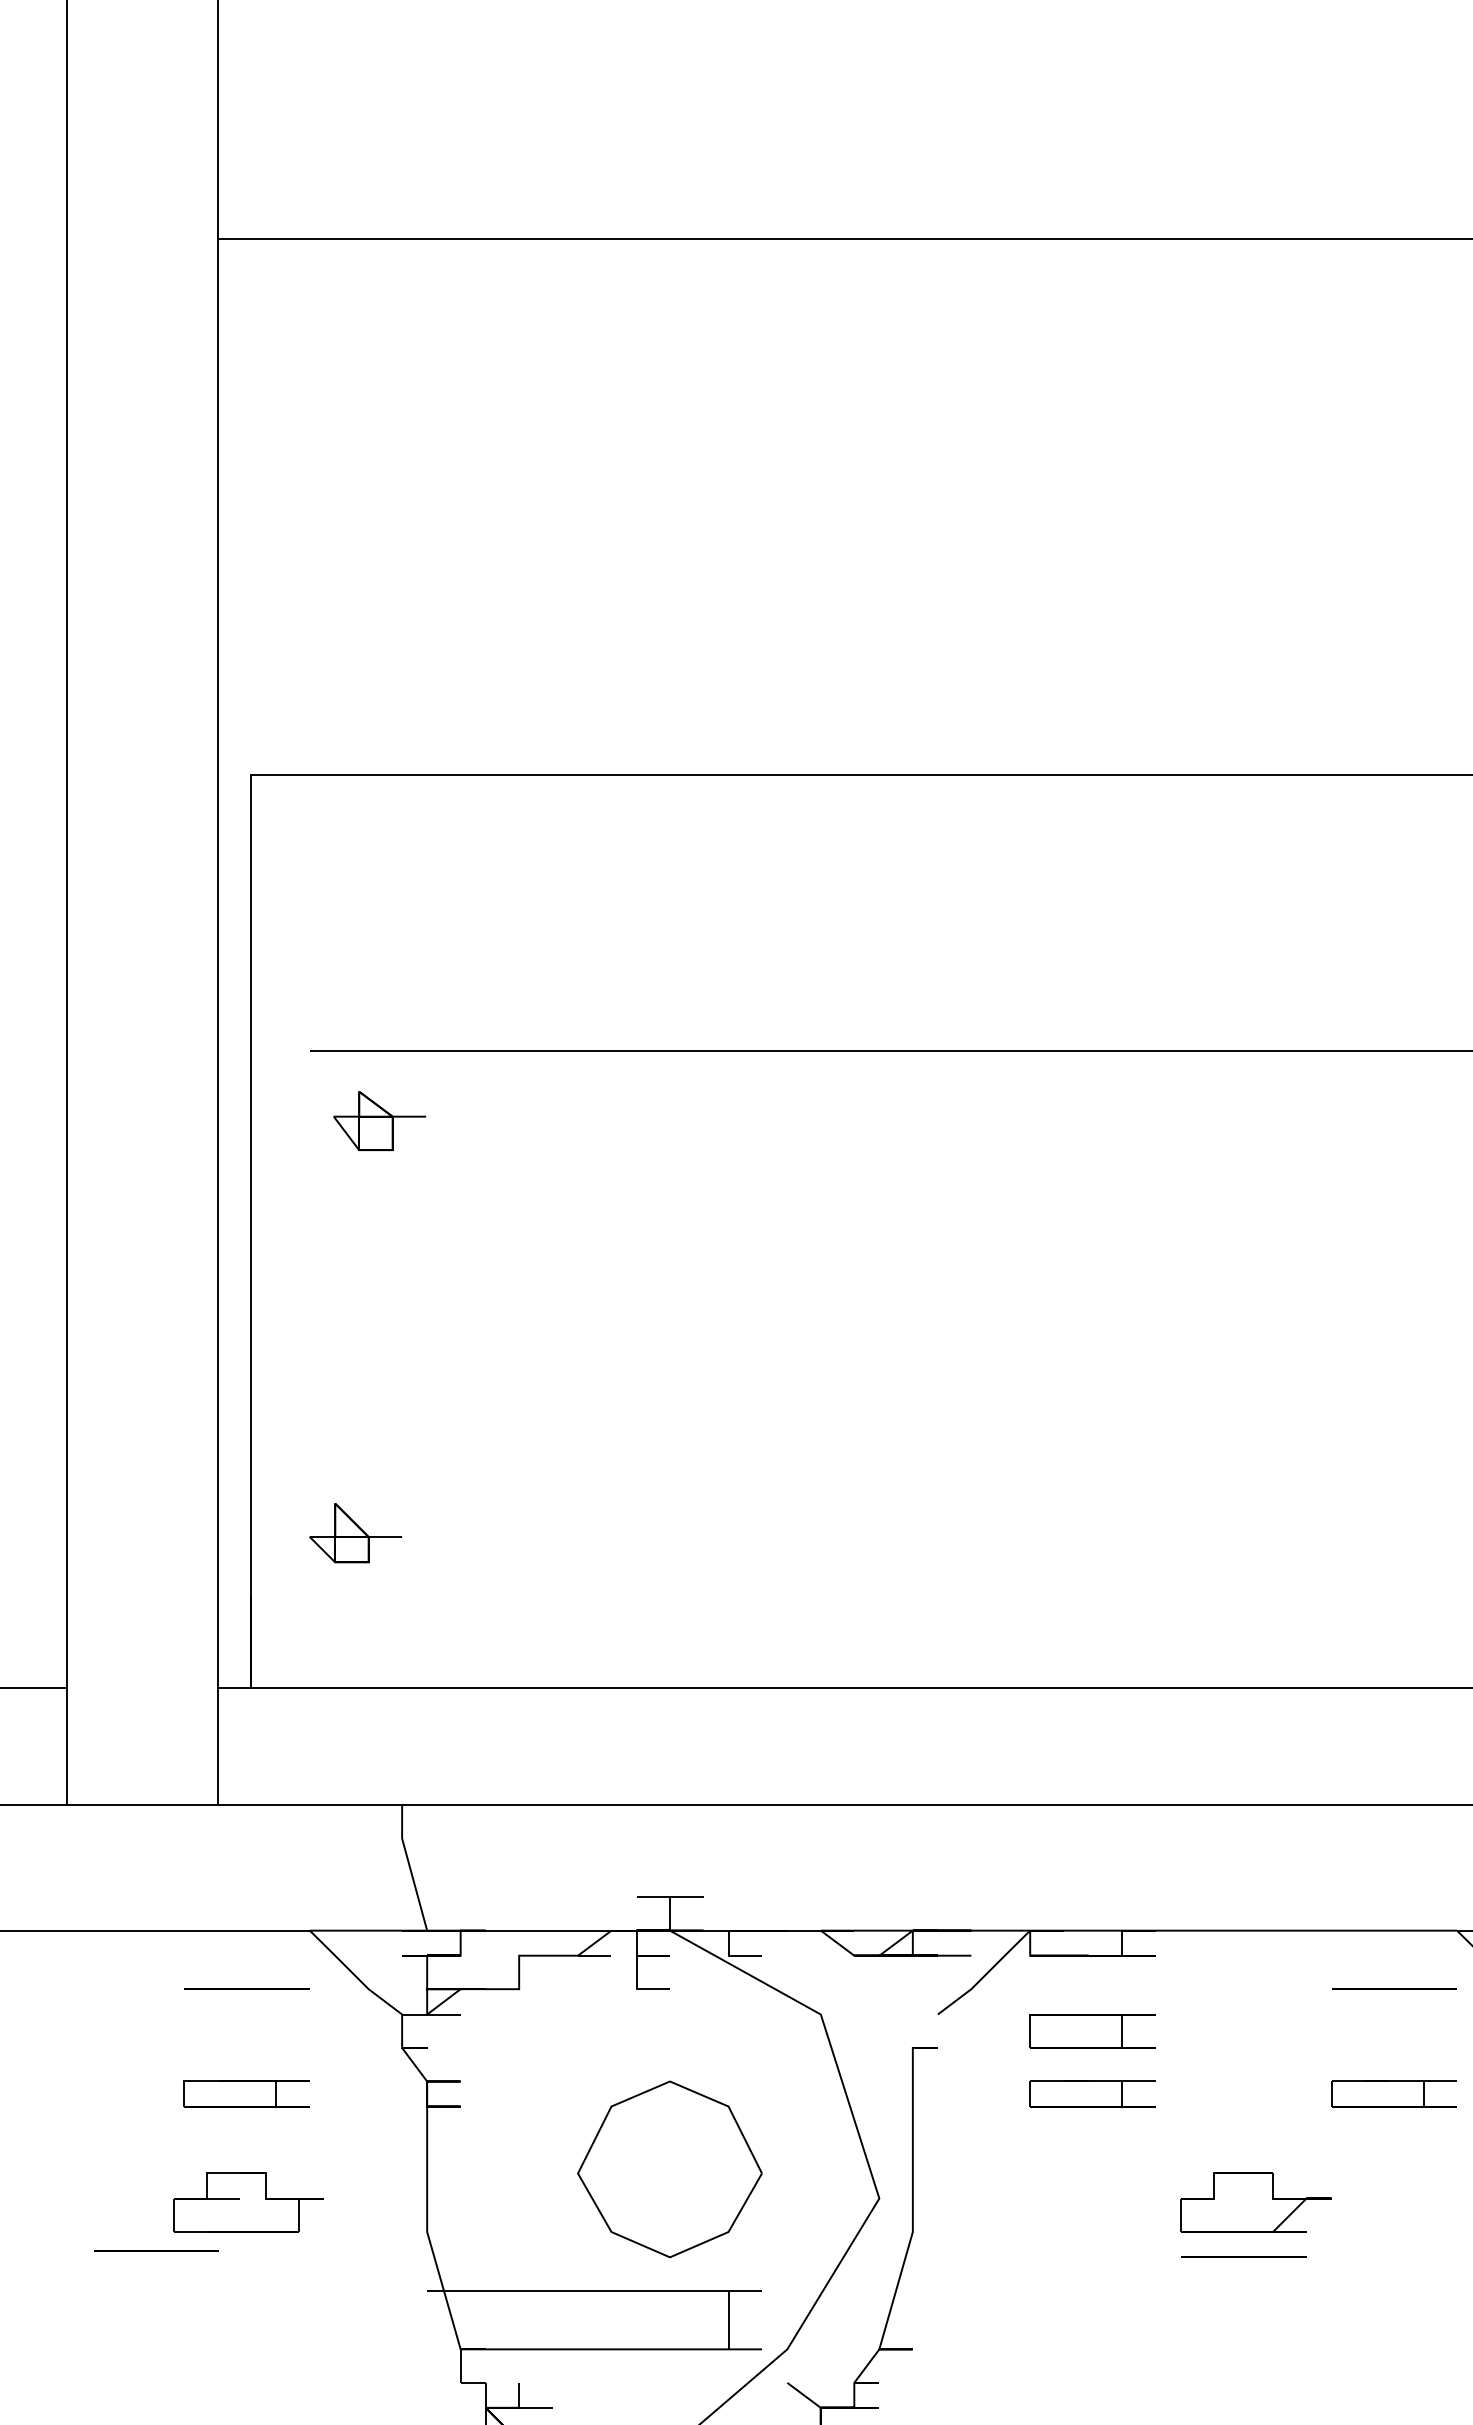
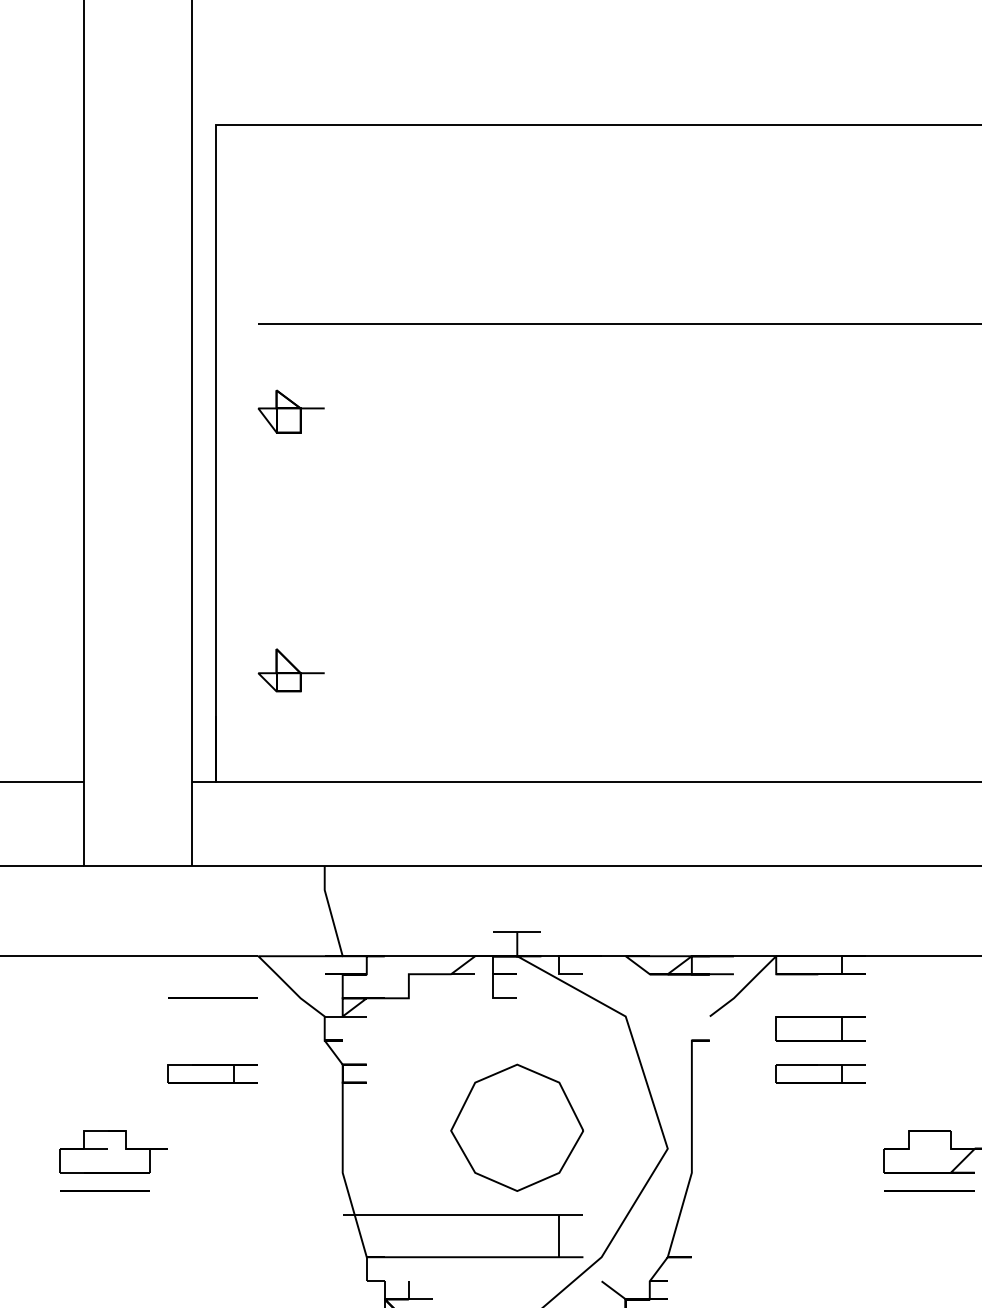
part: (379, 1121) -> (291, 411), moved
part: (248, 2202) -> (113, 1151), moved
line: (156, 2250) -> (104, 1190), moved

